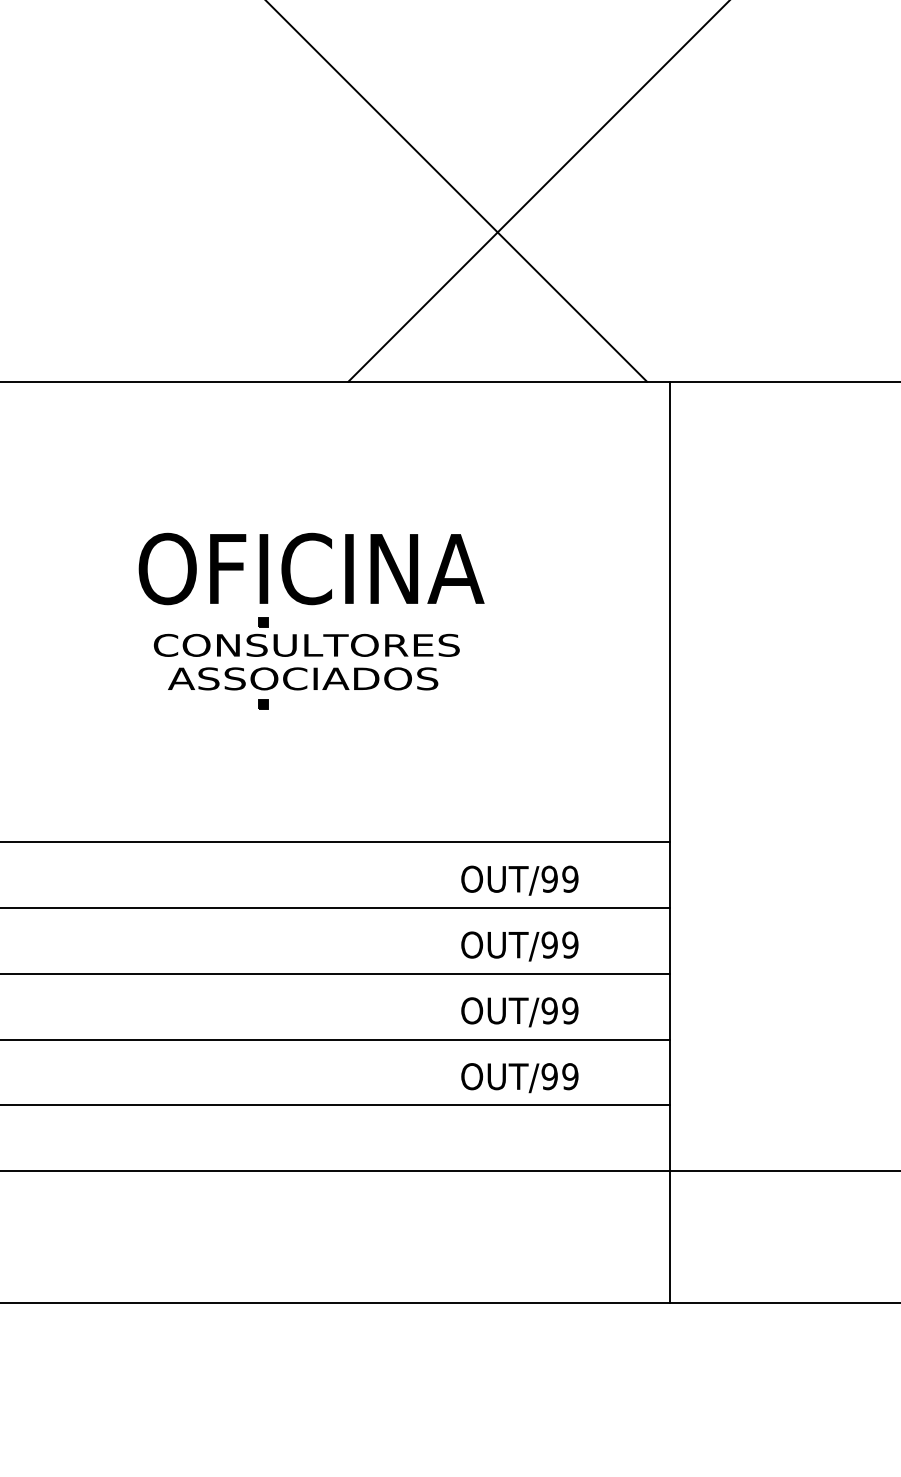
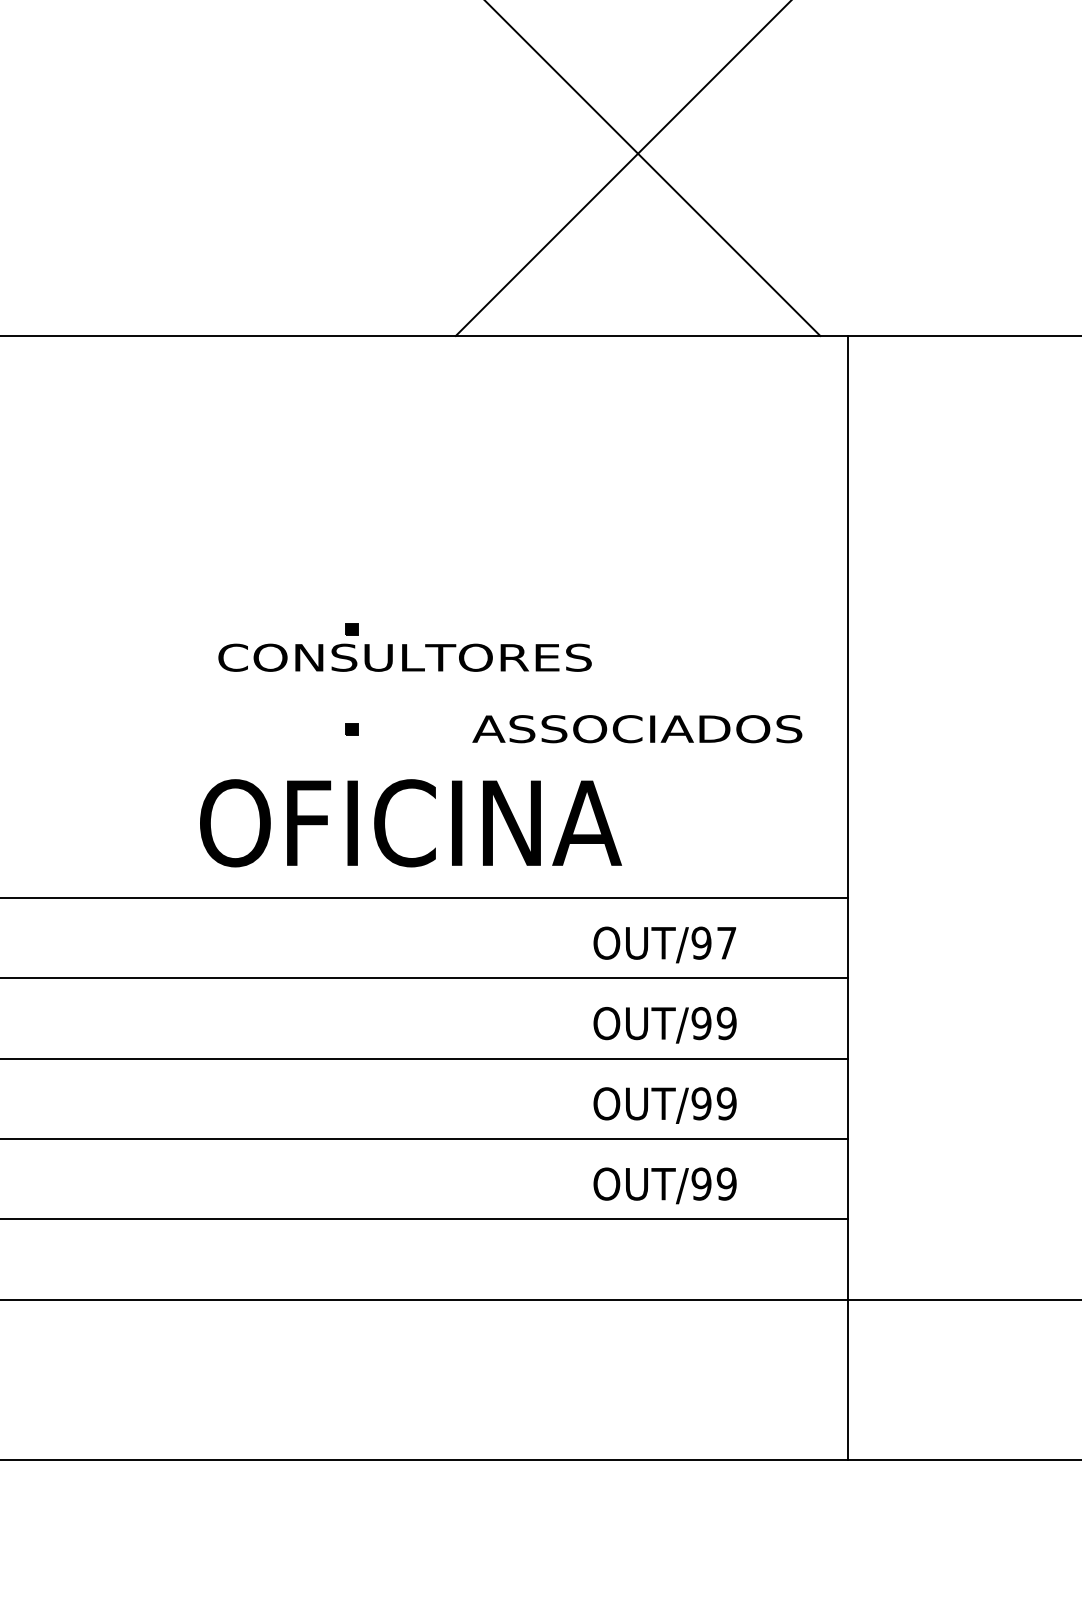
text: (311, 568) -> (410, 822), moved
text: (303, 678) -> (637, 728), moved
text: (570, 878) -> (726, 942), OUT/99 -> OUT/97

